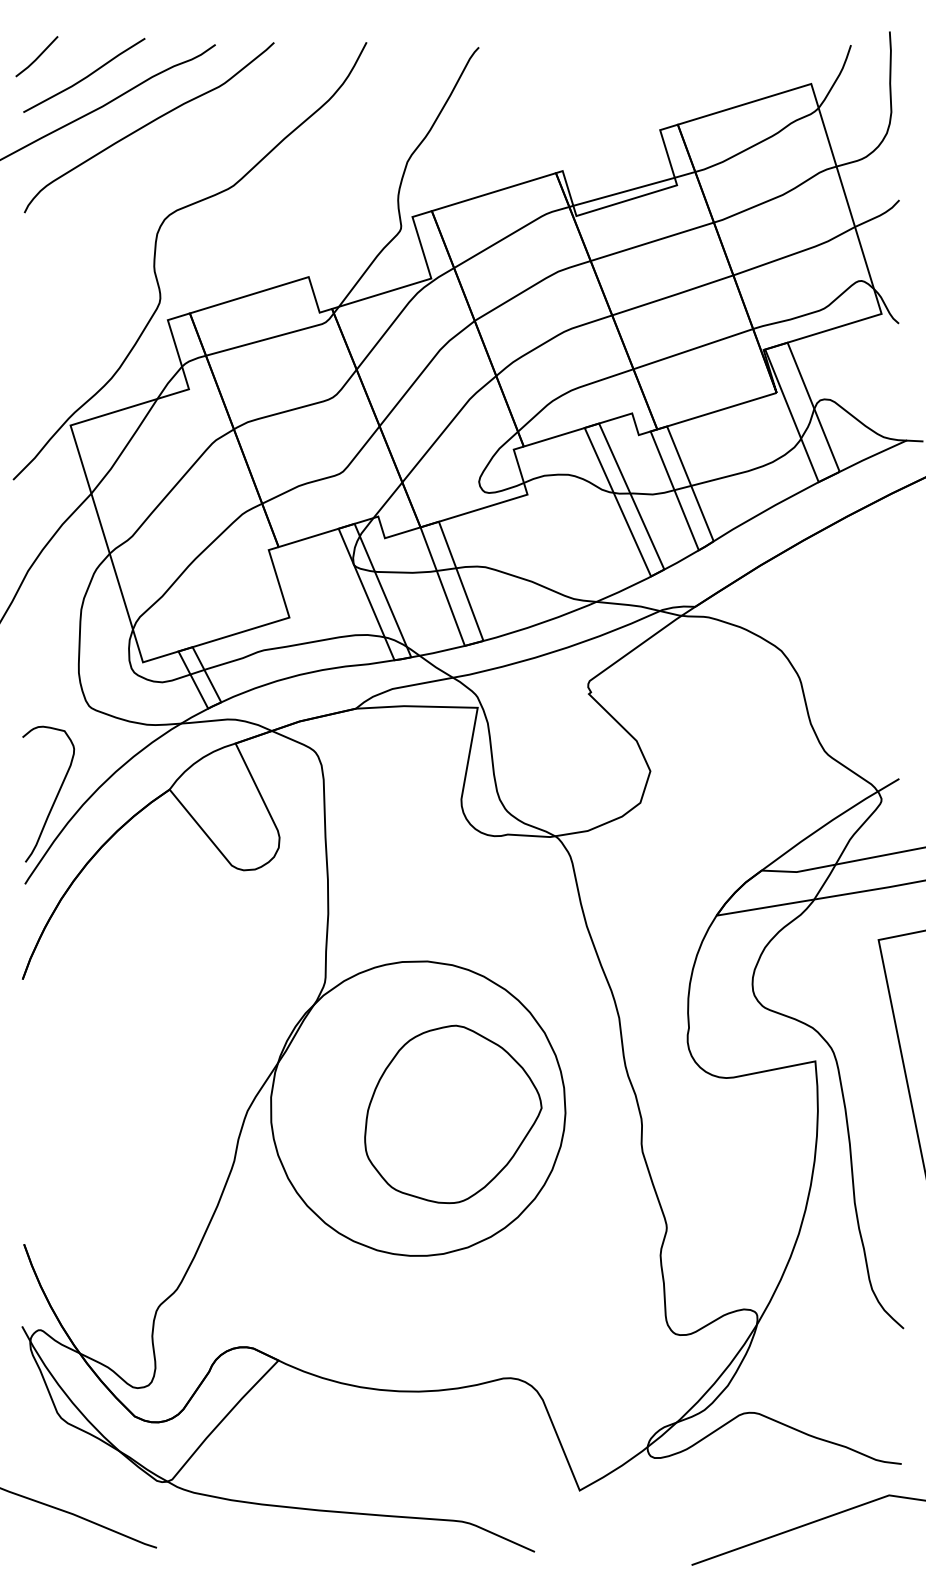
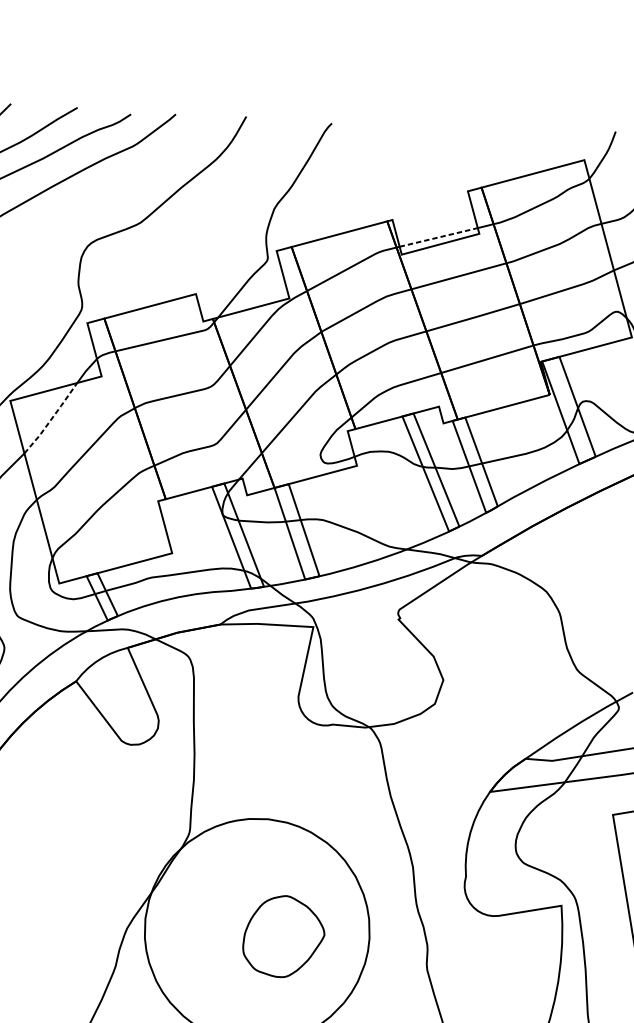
line: (624, 191) -> (439, 237), solid -> dashed
line: (125, 446) -> (51, 418), solid -> dashed
part: (453, 1114) -> (284, 936), size x0.6

